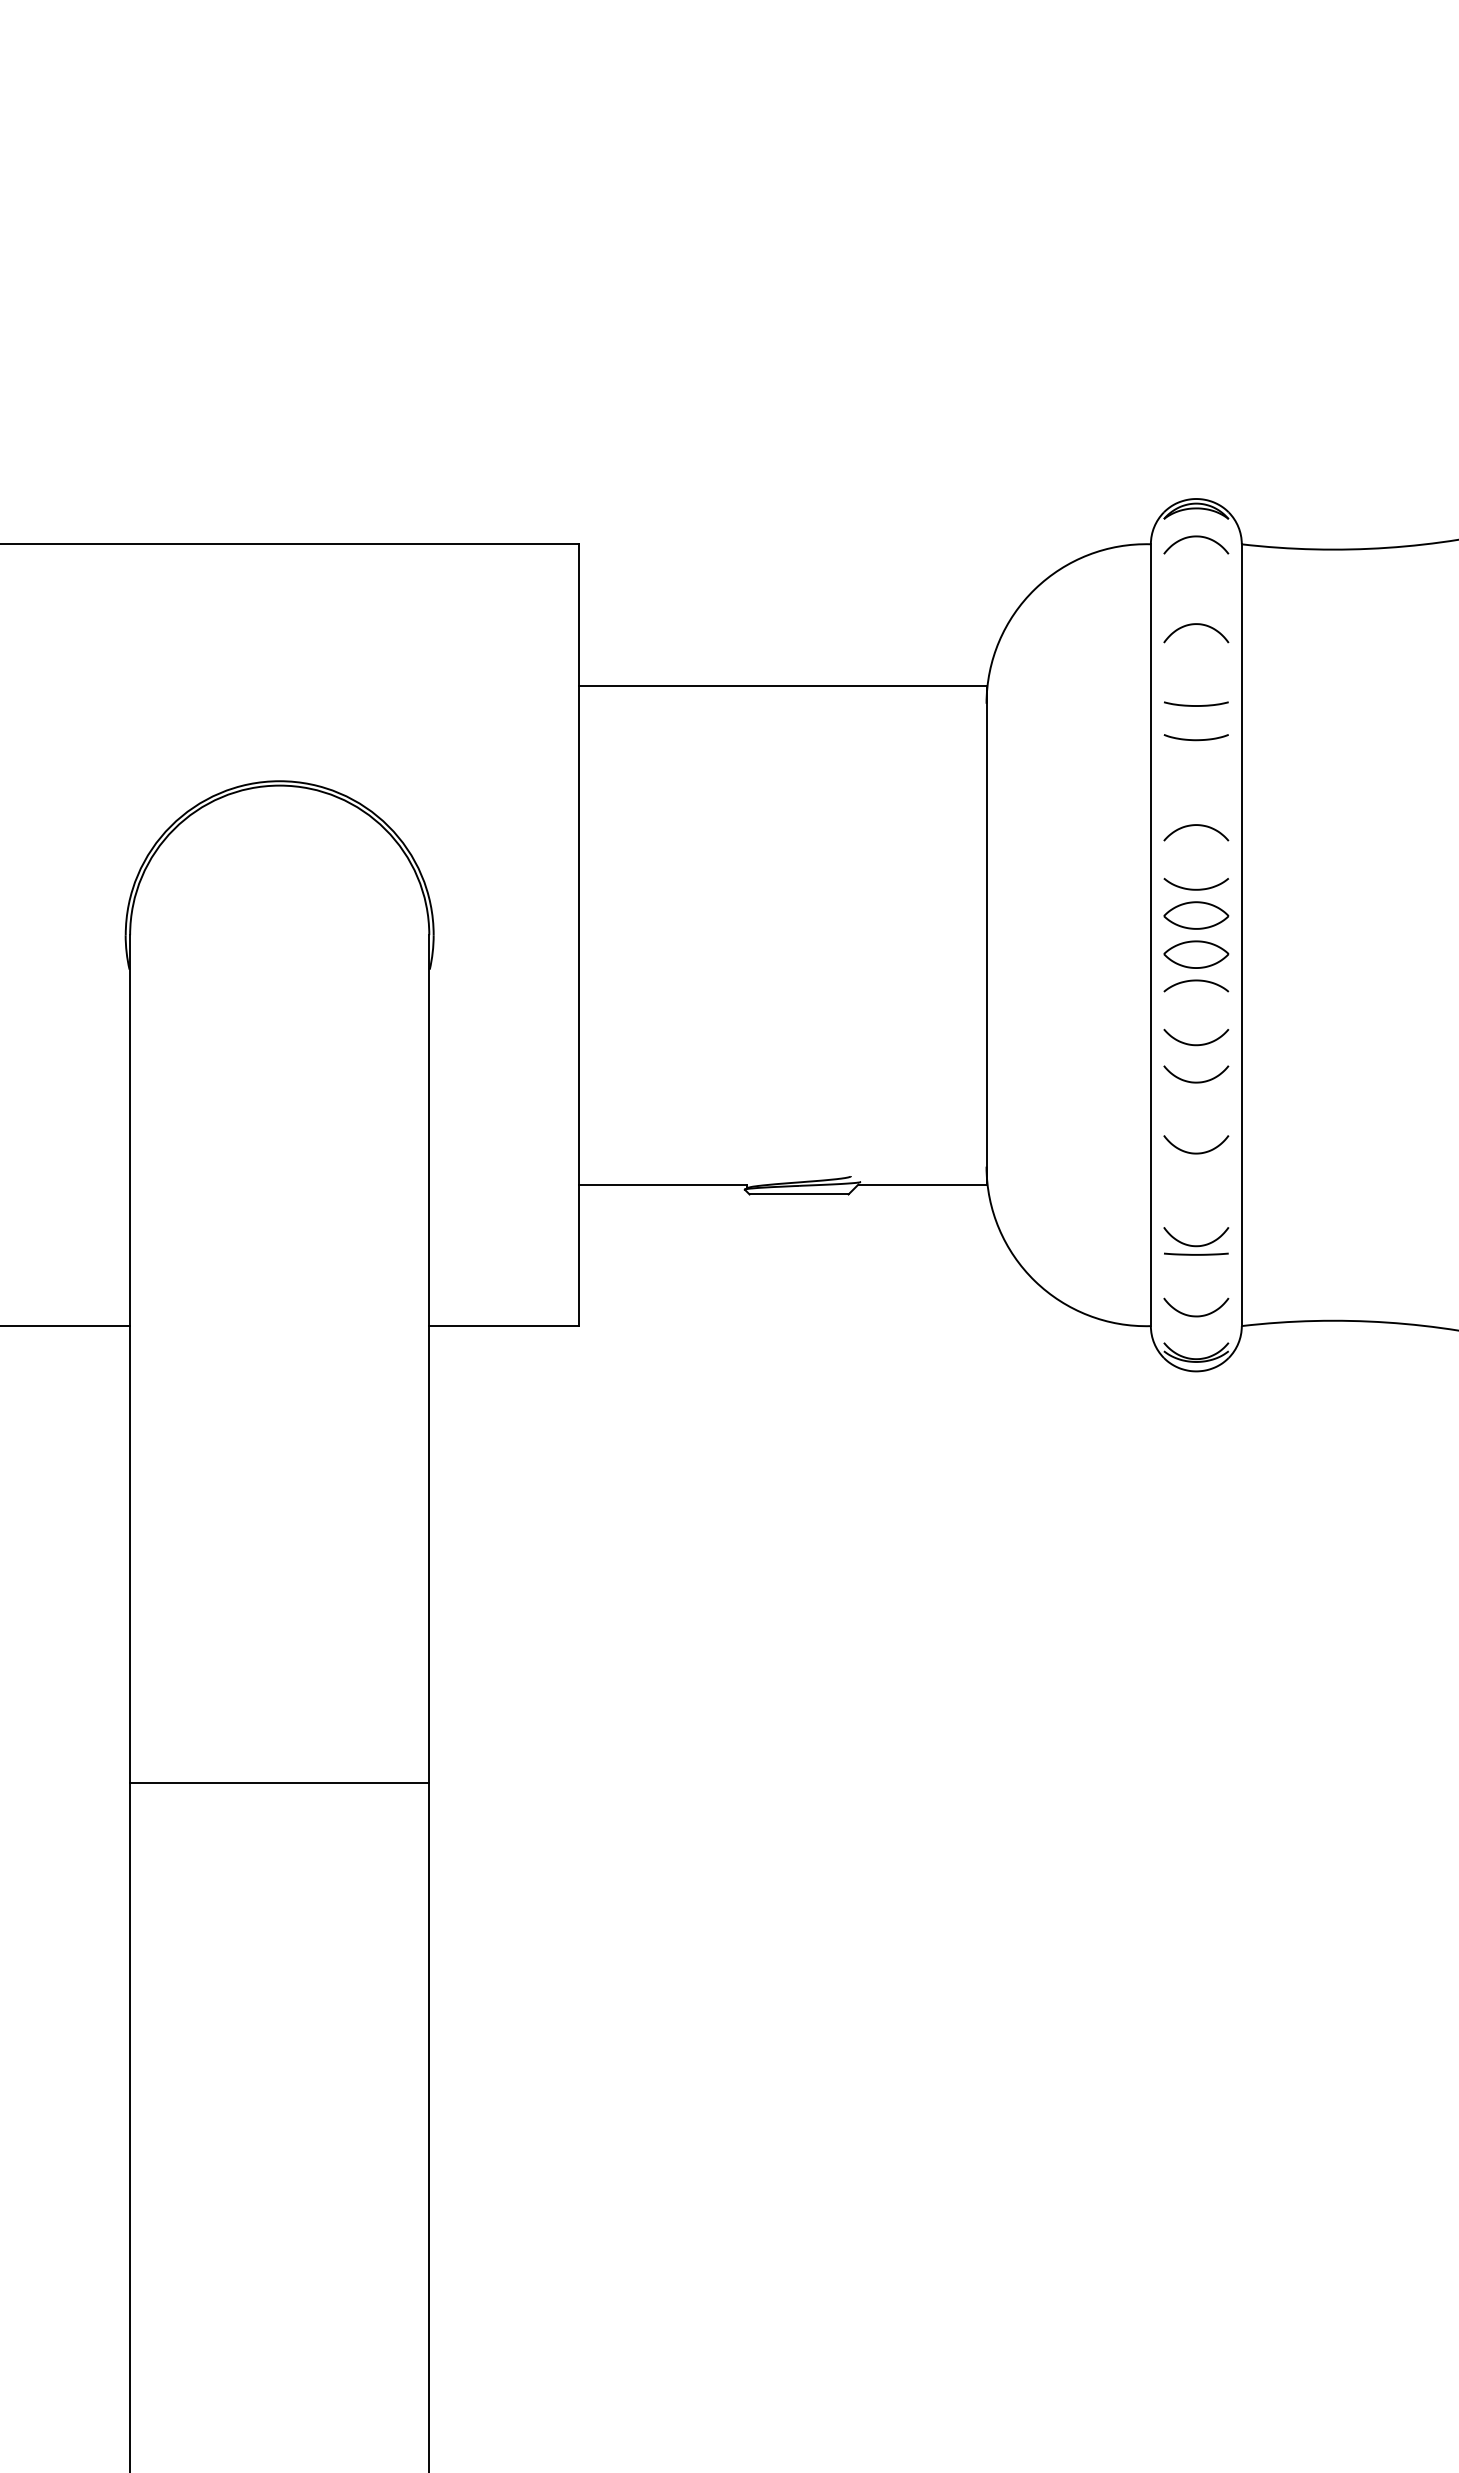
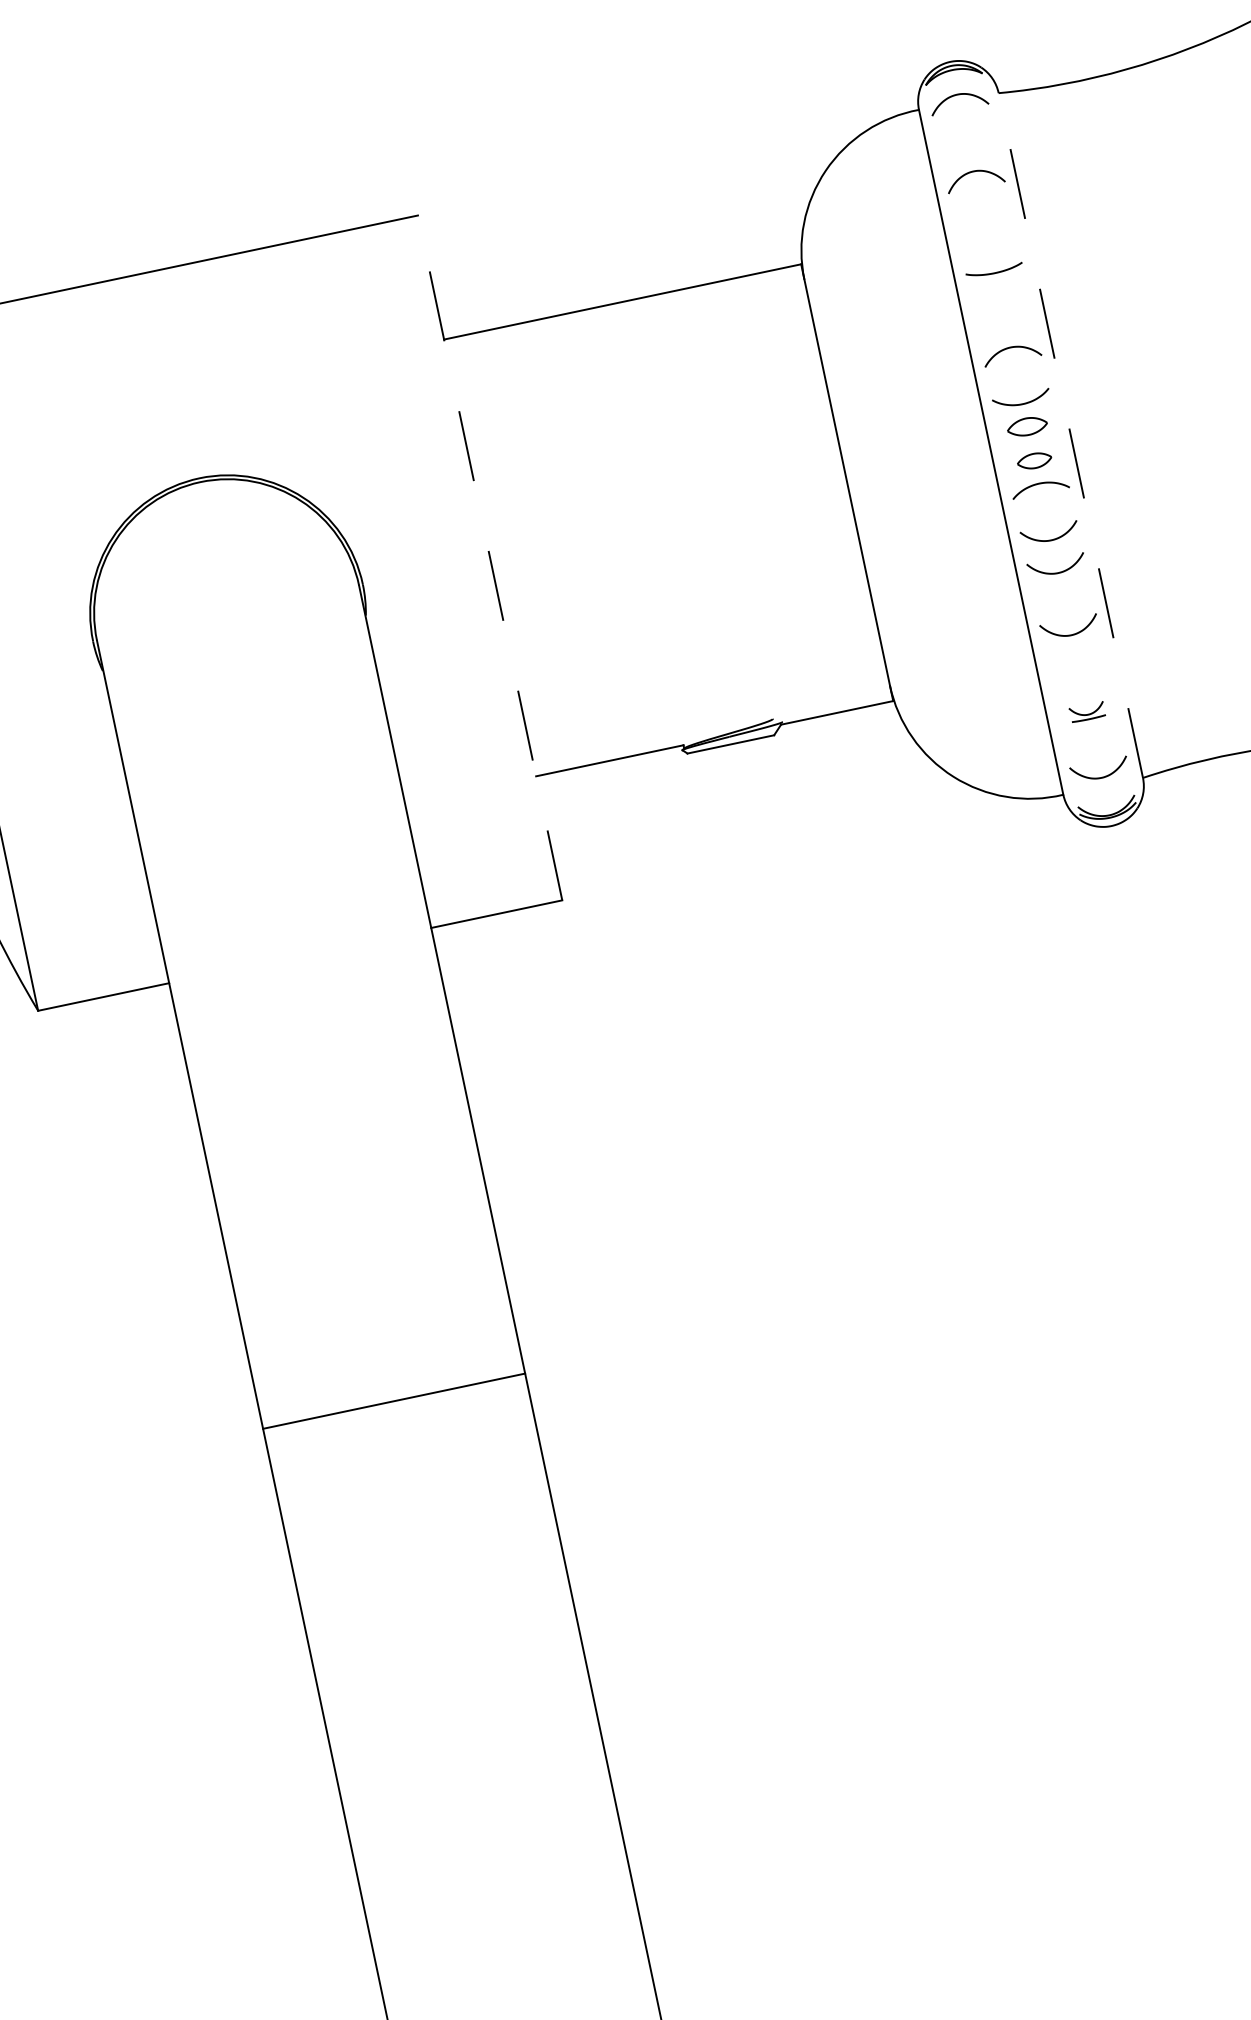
curve: (1196, 705) -> (988, 242), removed
part: (1196, 915) -> (1027, 426), size x0.7
line: (578, 935) -> (489, 558), solid -> dashed
line: (1241, 935) -> (1070, 435), solid -> dashed
part: (1196, 954) -> (1034, 460), size x0.6
part: (1196, 1241) -> (1087, 712), size x0.6
line: (279, 1782) -> (393, 1400), moved

